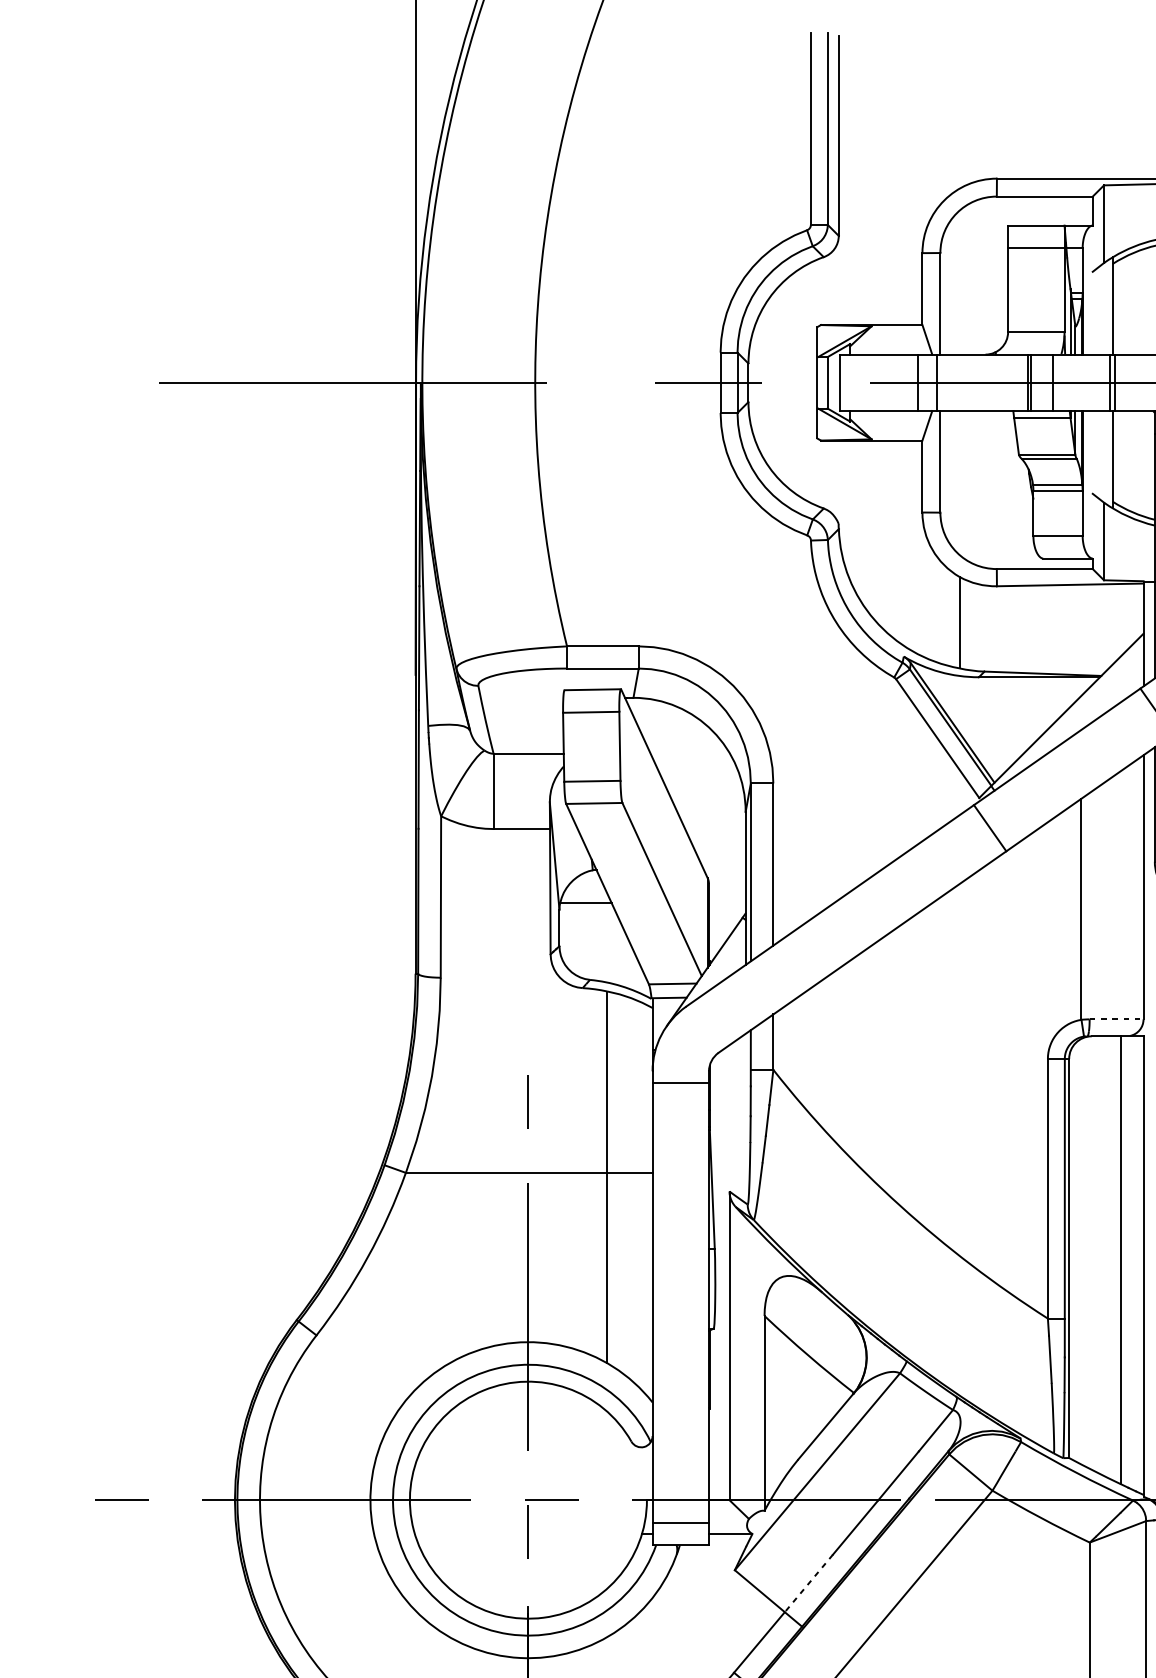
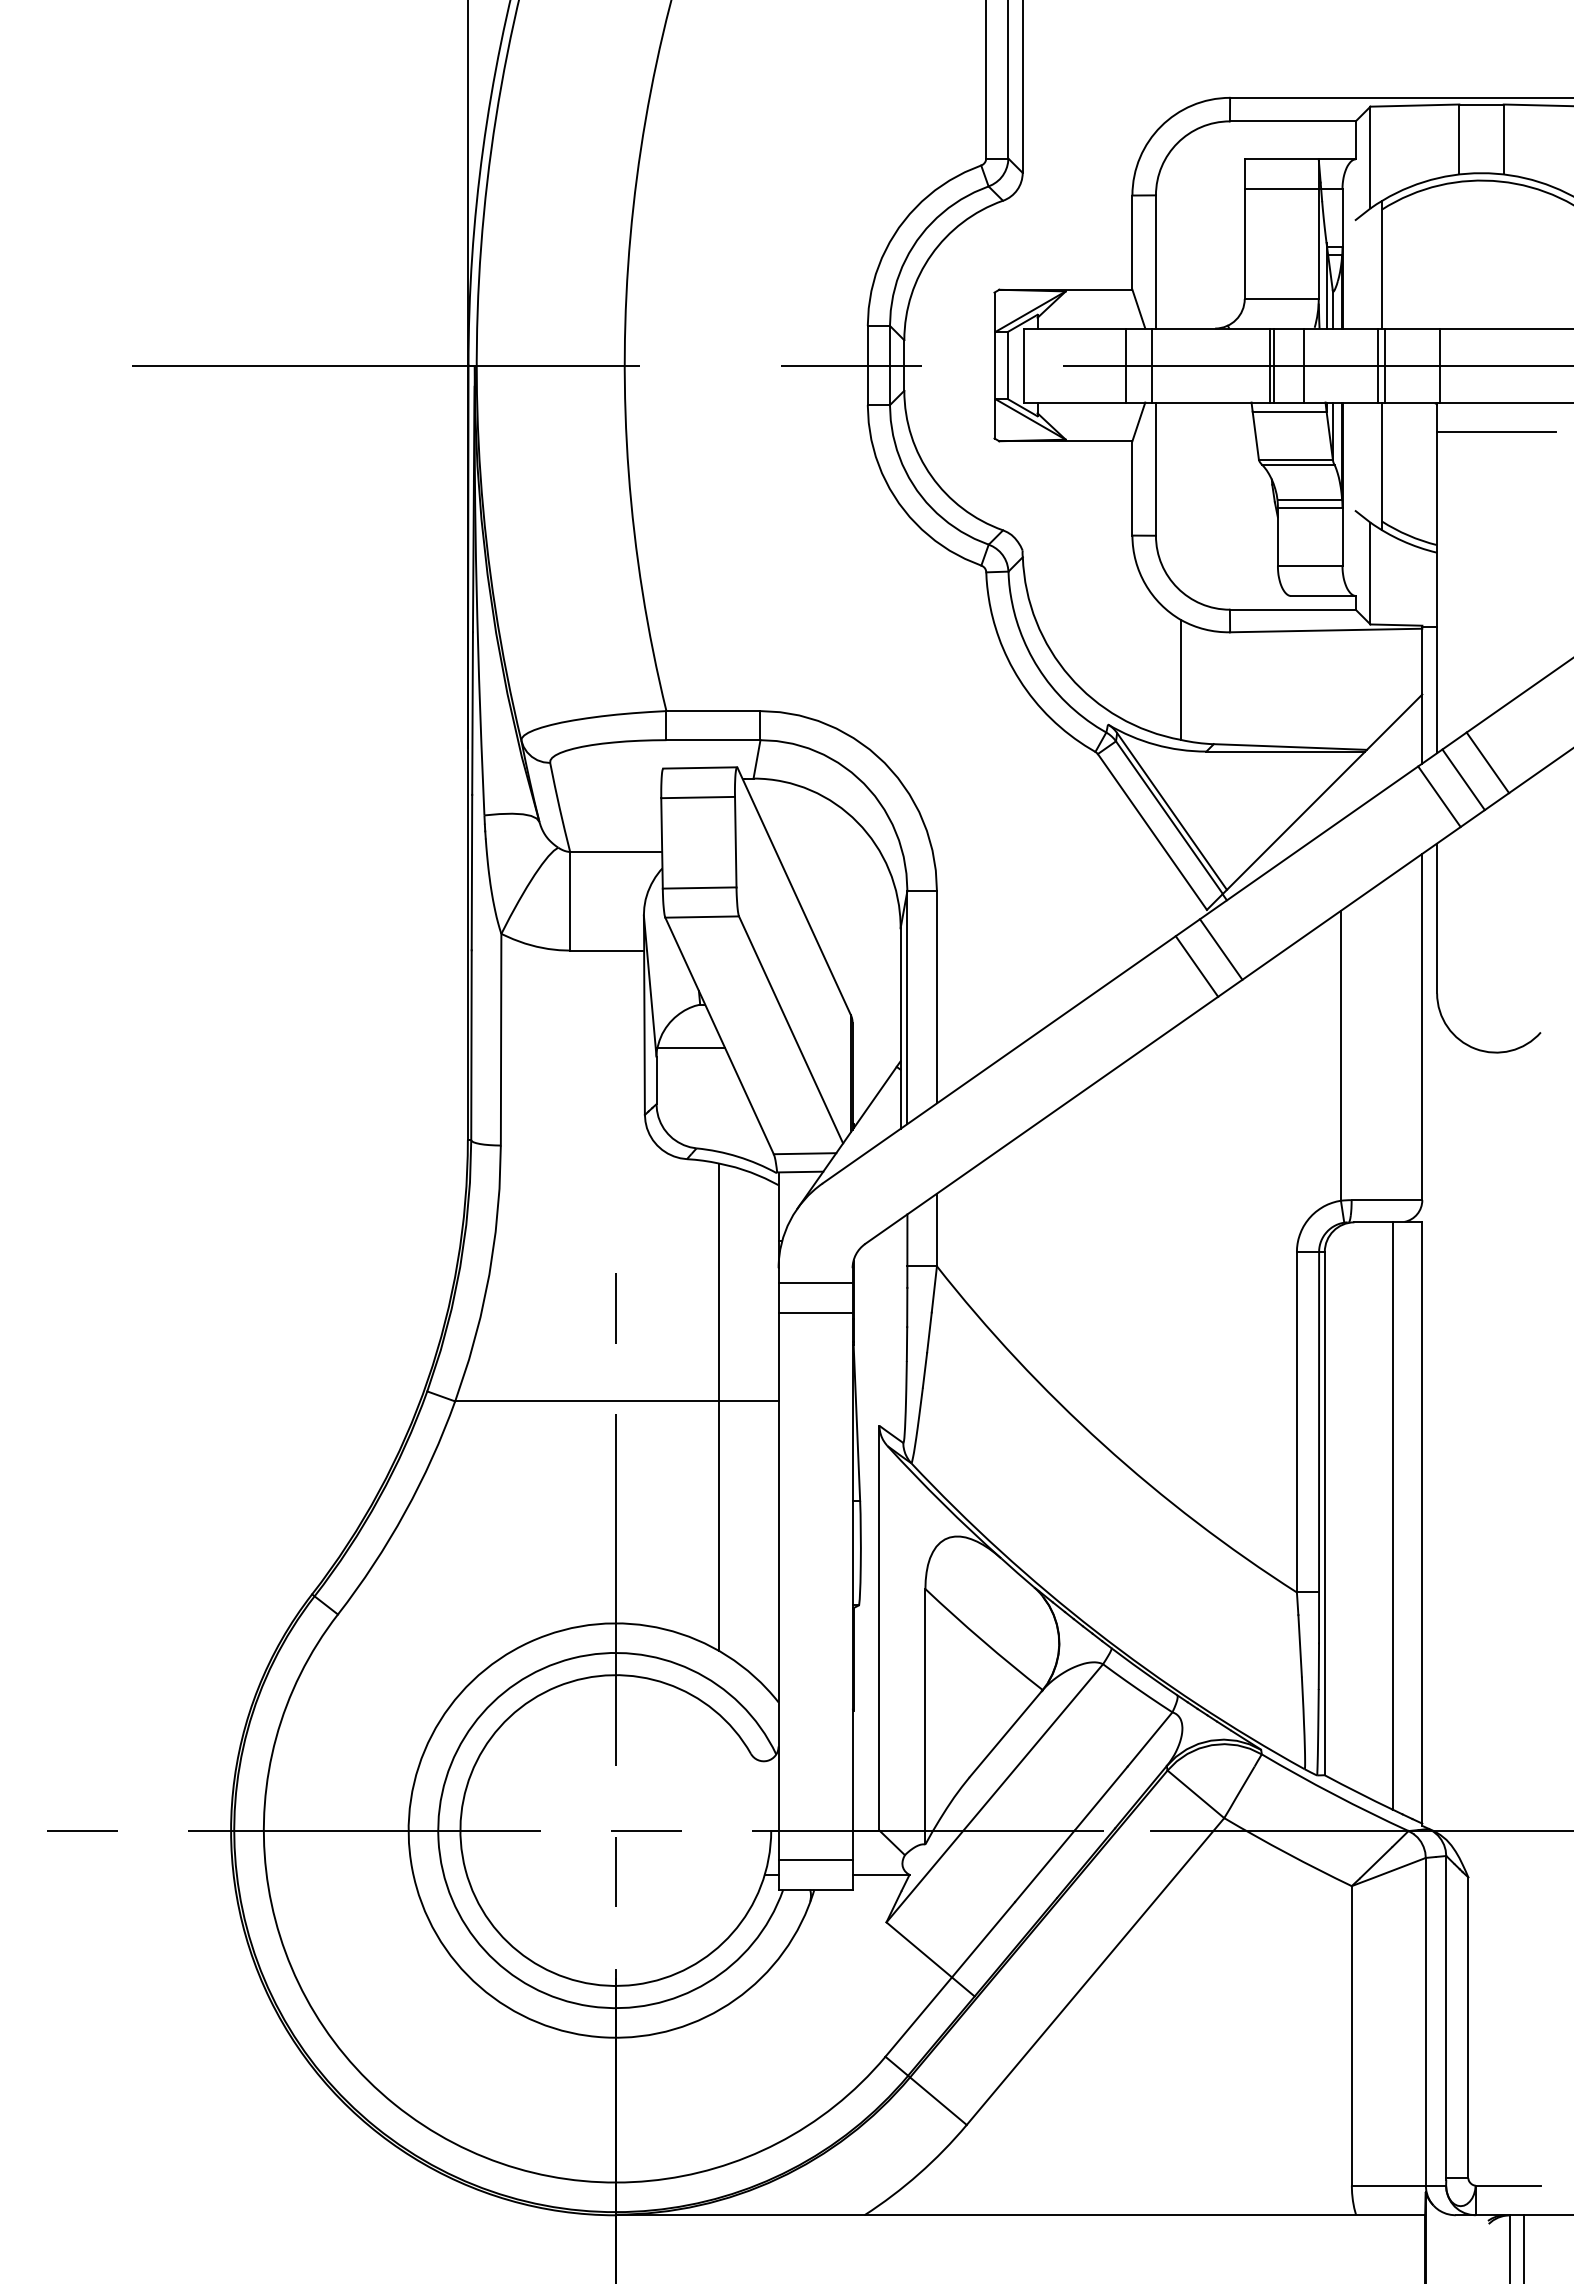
line: (971, 841) -> (1196, 966), added
line: (1116, 1019) -> (1387, 1200), dashed -> solid
line: (680, 1105) -> (815, 1312), added
line: (808, 1584) -> (983, 1940), dashed -> solid

